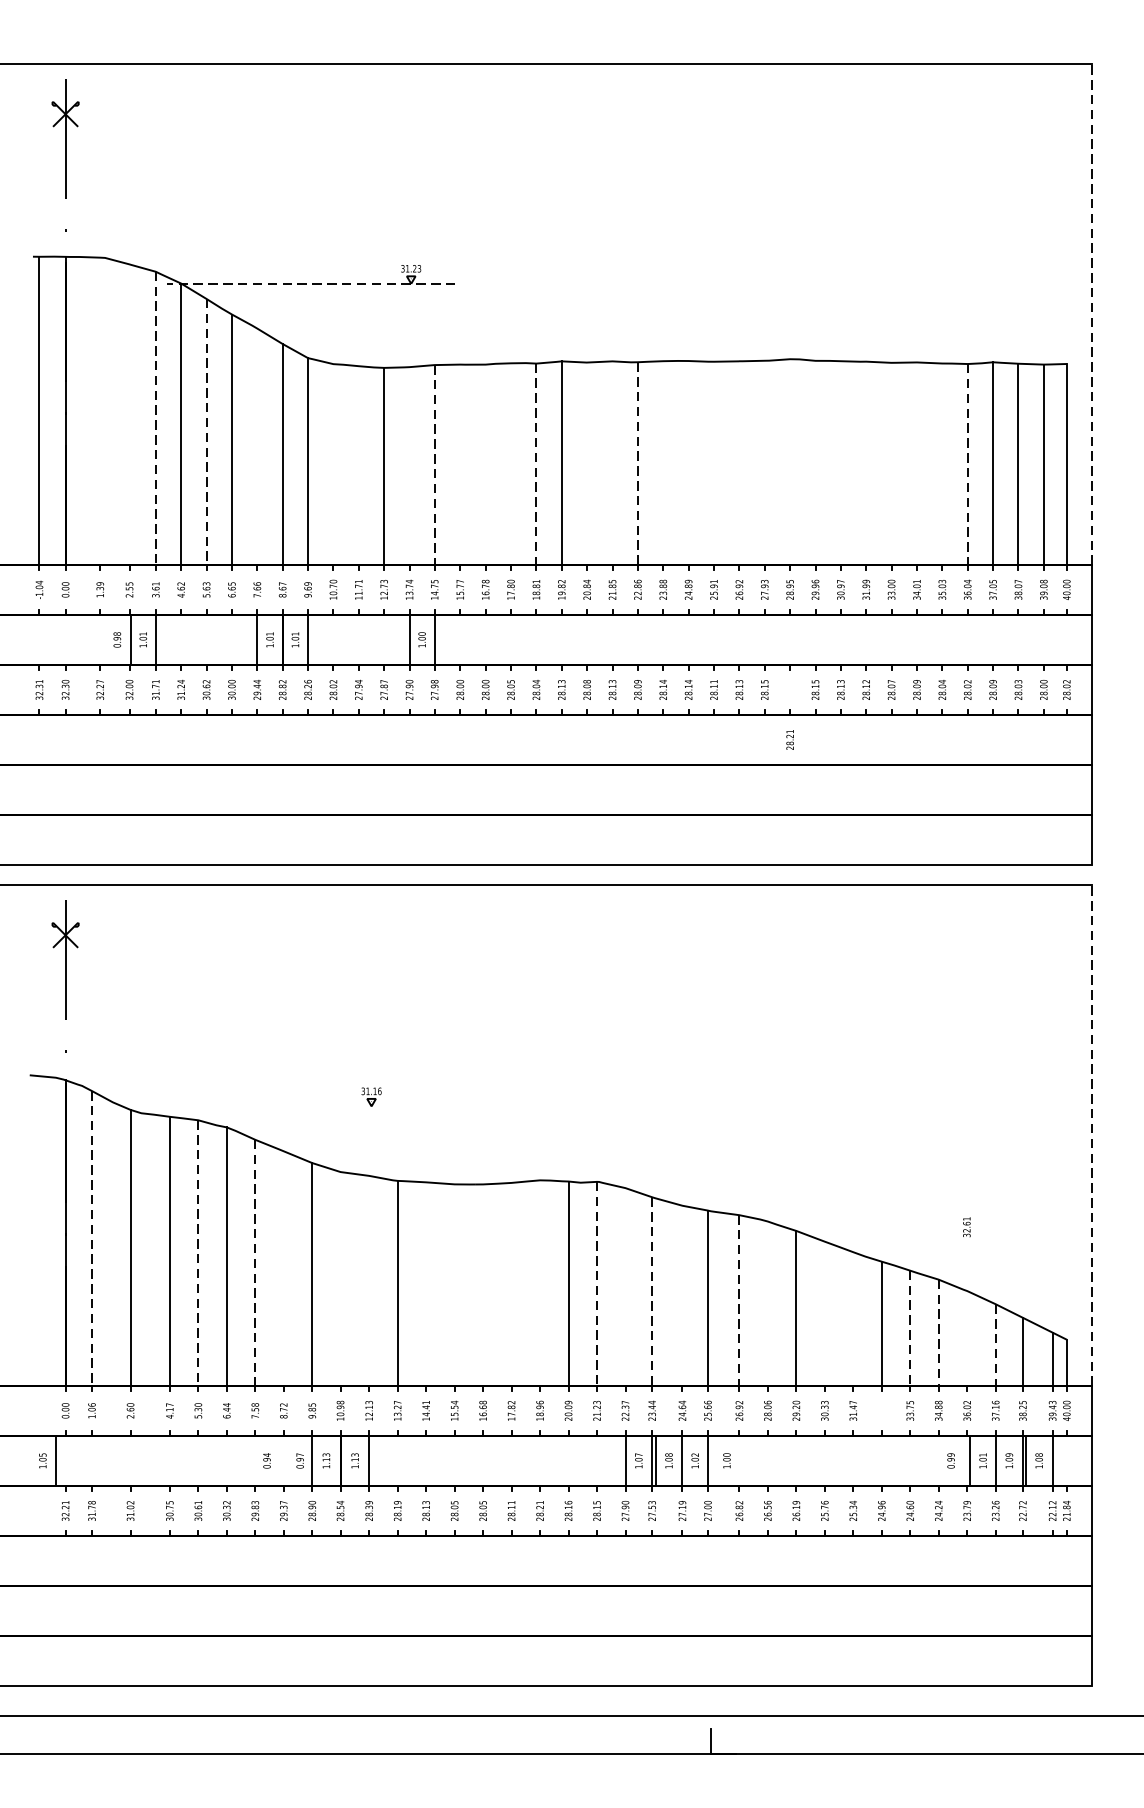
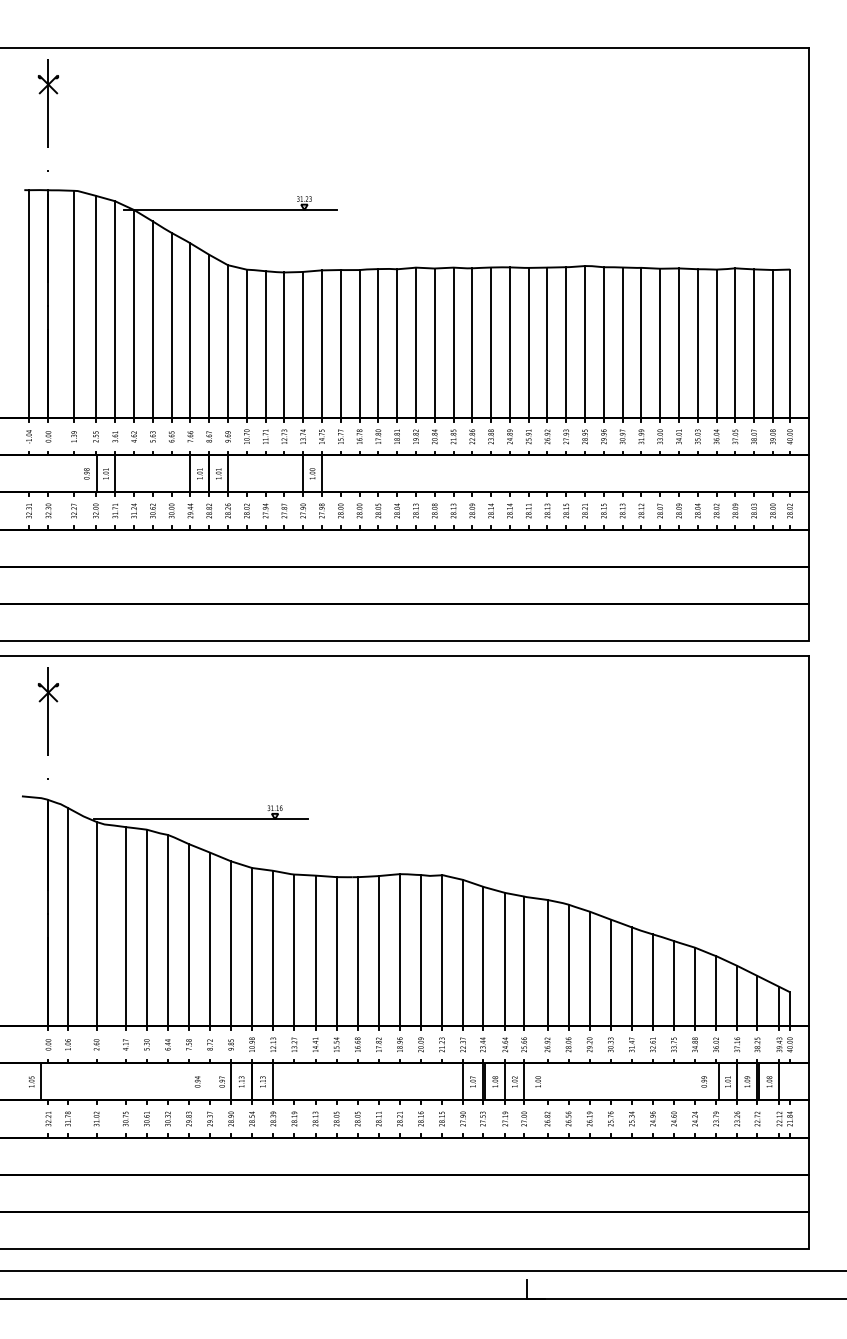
line: (311, 284) -> (230, 210), dashed -> solid
line: (1091, 313) -> (808, 232), dashed -> solid
line: (100, 411) -> (74, 304), added
line: (129, 413) -> (95, 306), added
line: (156, 417) -> (115, 309), dashed -> solid
line: (206, 432) -> (152, 320), dashed -> solid
line: (257, 446) -> (190, 330), added
line: (612, 462) -> (453, 342), added
line: (663, 462) -> (491, 342), added
line: (688, 462) -> (509, 342), added
line: (713, 462) -> (528, 342), added
line: (739, 462) -> (547, 342), added
line: (765, 462) -> (566, 342), added
line: (790, 462) -> (585, 342), added
line: (815, 462) -> (603, 342), added
line: (840, 462) -> (622, 342), added
line: (866, 462) -> (641, 342), added
line: (332, 463) -> (246, 343), added
line: (511, 463) -> (378, 343), added
line: (536, 463) -> (397, 343), dashed -> solid
line: (586, 463) -> (434, 343), added
line: (638, 463) -> (472, 343), dashed -> solid
line: (892, 463) -> (660, 343), added
line: (916, 463) -> (678, 343), added
line: (941, 463) -> (697, 343), added
line: (358, 465) -> (265, 344), added
line: (409, 465) -> (303, 344), added
line: (434, 465) -> (321, 344), dashed -> solid
line: (459, 465) -> (340, 344), added
line: (485, 465) -> (359, 344), added
line: (967, 465) -> (716, 344), dashed -> solid
text: (789, 739) -> (584, 510), moved
line: (270, 1106) -> (200, 819), added
line: (1091, 1134) -> (808, 840), dashed -> solid
text: (966, 1226) -> (652, 1044), moved
line: (92, 1238) -> (68, 917), dashed -> solid
line: (197, 1253) -> (146, 928), dashed -> solid
line: (254, 1263) -> (188, 935), dashed -> solid
line: (284, 1268) -> (210, 939), added
line: (341, 1279) -> (252, 947), added
line: (369, 1280) -> (273, 948), added
line: (426, 1283) -> (315, 950), added
line: (539, 1283) -> (399, 950), added
line: (597, 1283) -> (442, 950), dashed -> solid
line: (454, 1284) -> (336, 951), added
line: (482, 1284) -> (357, 951), added
line: (511, 1284) -> (378, 951), added
line: (626, 1286) -> (463, 952), added
line: (651, 1291) -> (482, 956), dashed -> solid
line: (682, 1295) -> (505, 959), added
line: (739, 1300) -> (547, 963), dashed -> solid
line: (767, 1303) -> (568, 965), added
line: (824, 1313) -> (610, 972), added
line: (852, 1318) -> (631, 976), added
line: (910, 1327) -> (674, 983), dashed -> solid
line: (939, 1333) -> (695, 987), dashed -> solid
line: (967, 1338) -> (716, 991), added
line: (995, 1345) -> (737, 996), dashed -> solid

